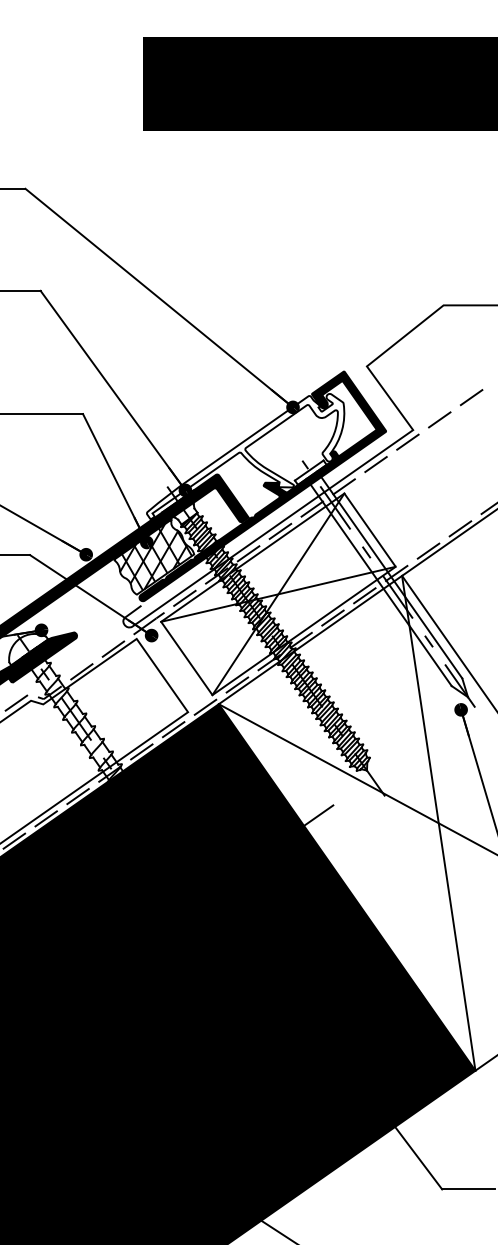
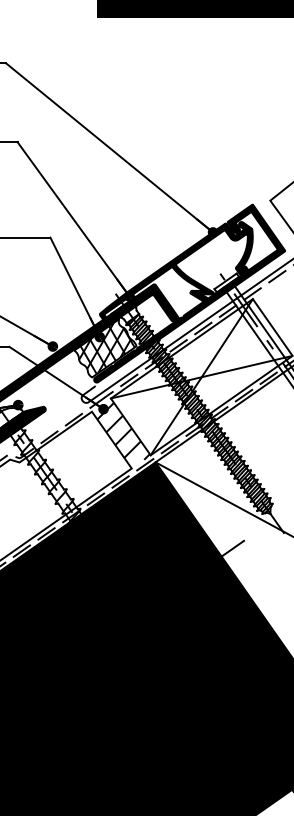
fill: (245, 456) -> (176, 270), added
hatch: (177, 663) -> (123, 430), added

